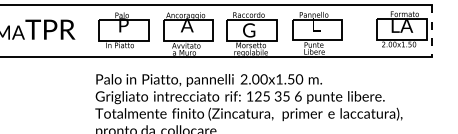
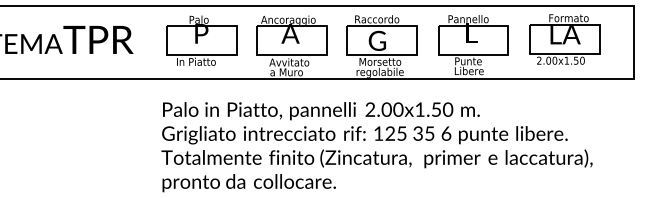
part: (401, 29) -> (564, 39), moved
line: (432, 31) -> (634, 42), dashed -> solid

